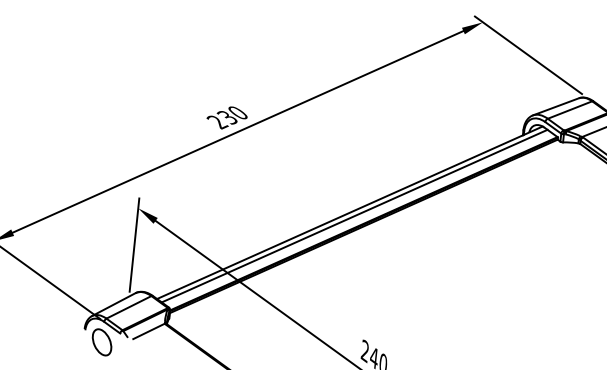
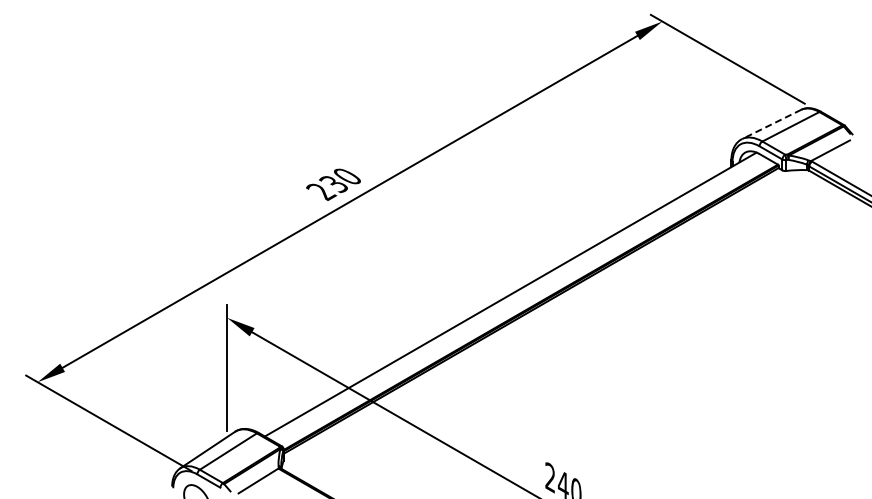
line: (555, 106) -> (771, 124), solid -> dashed
line: (354, 216) -> (517, 298), removed

